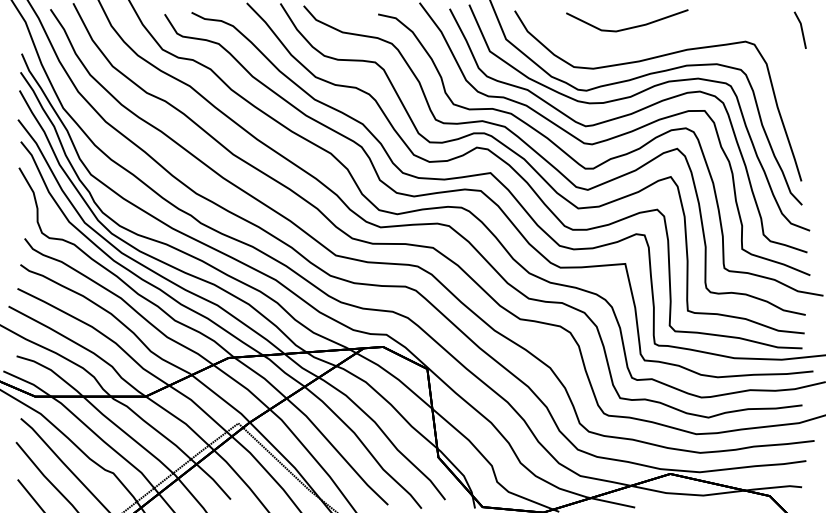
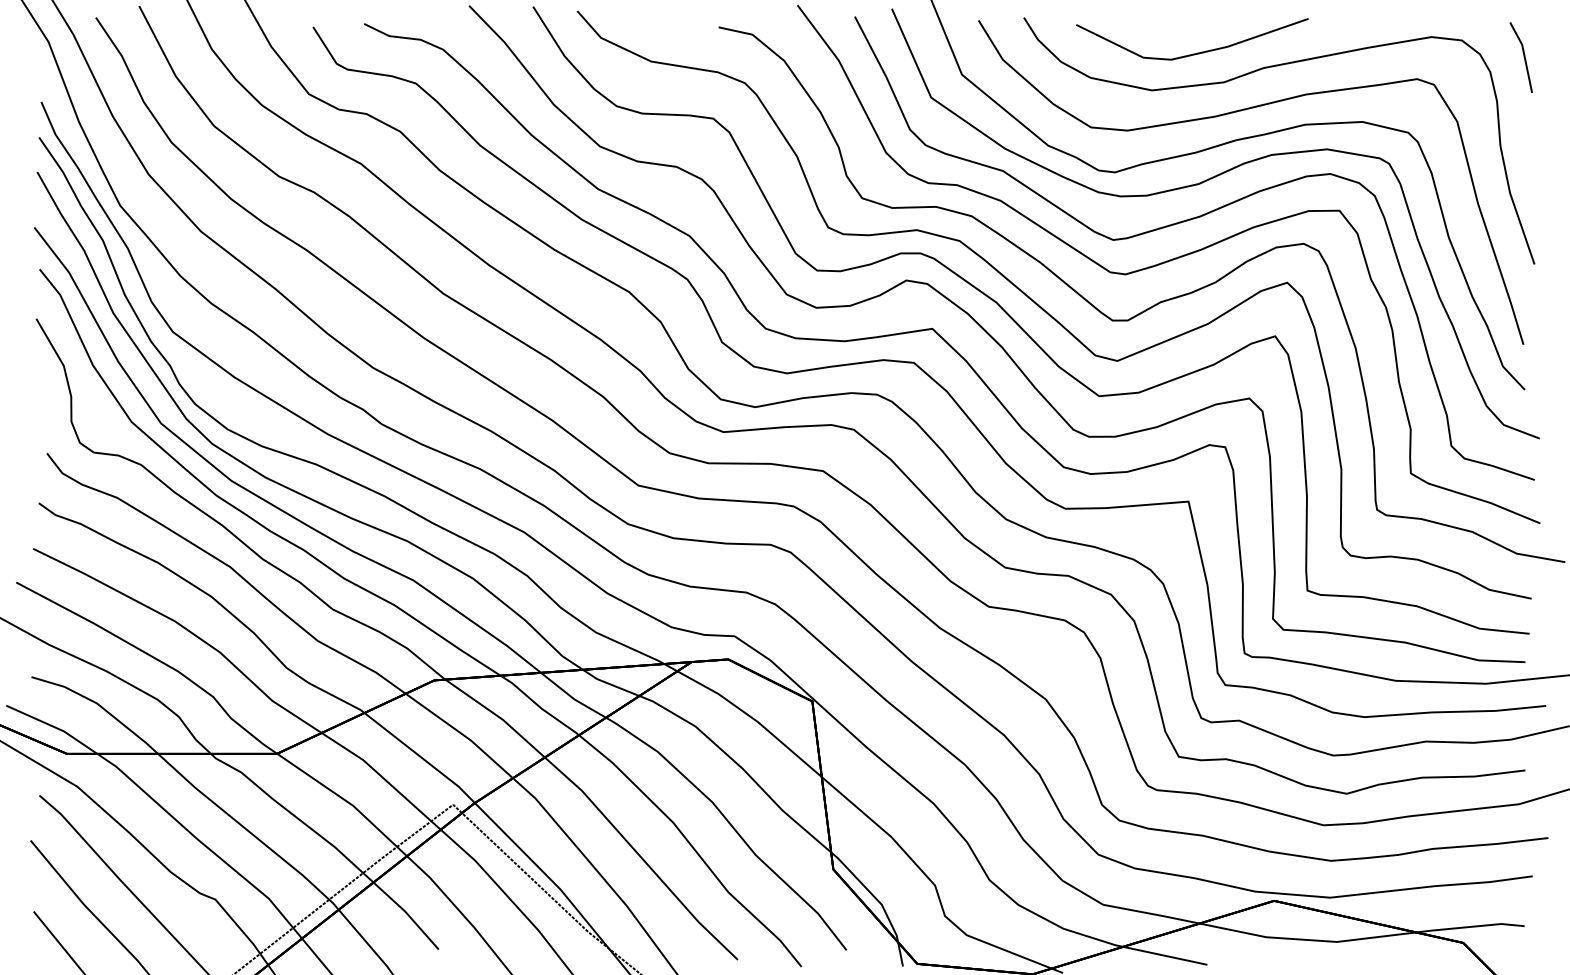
part: (658, 39) -> (1251, 75), added

